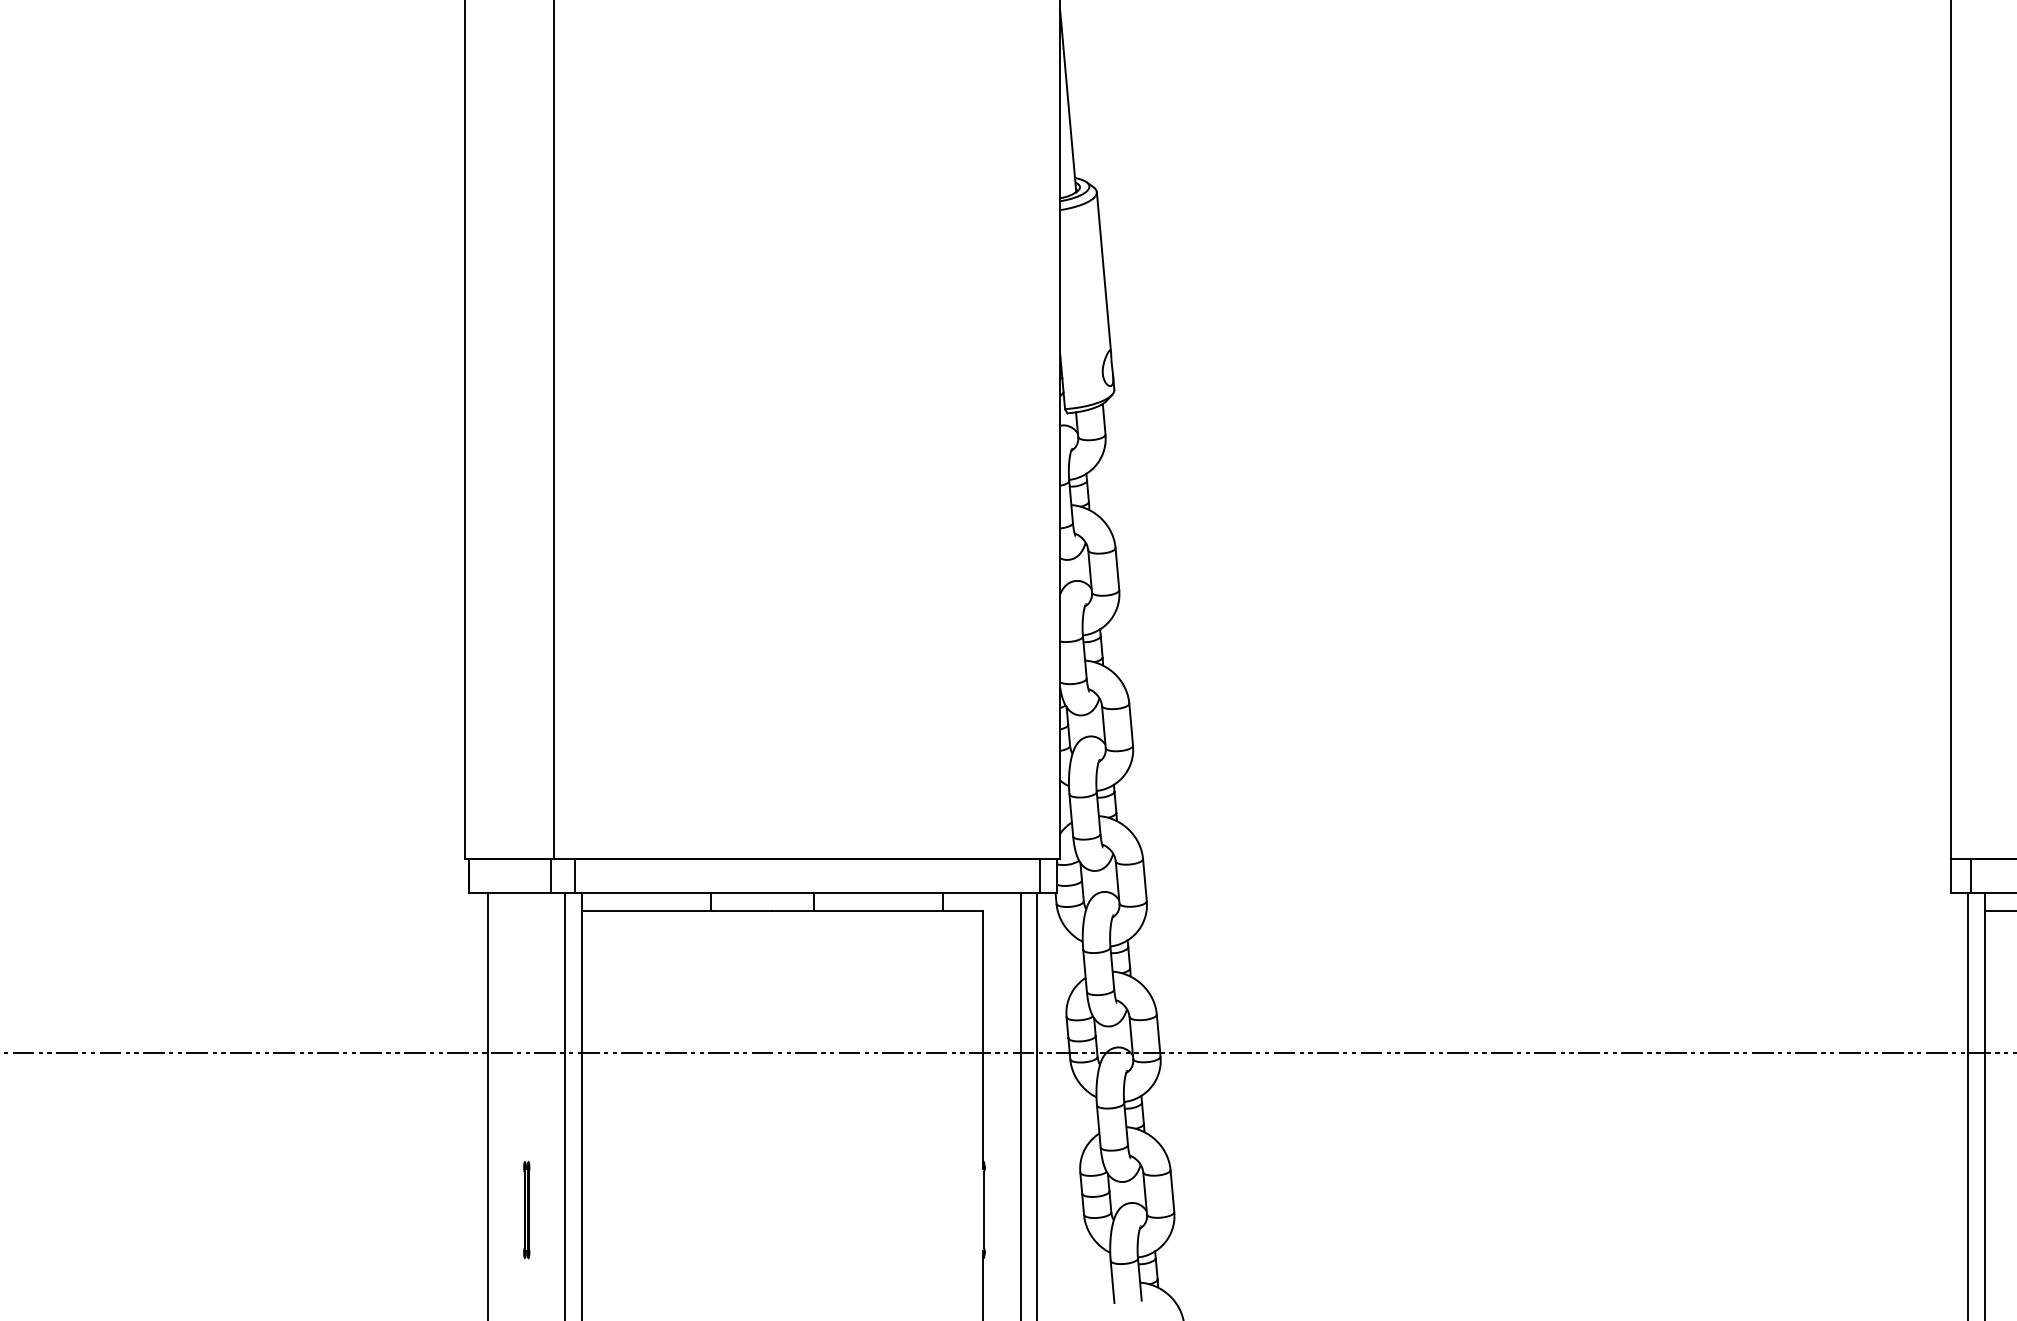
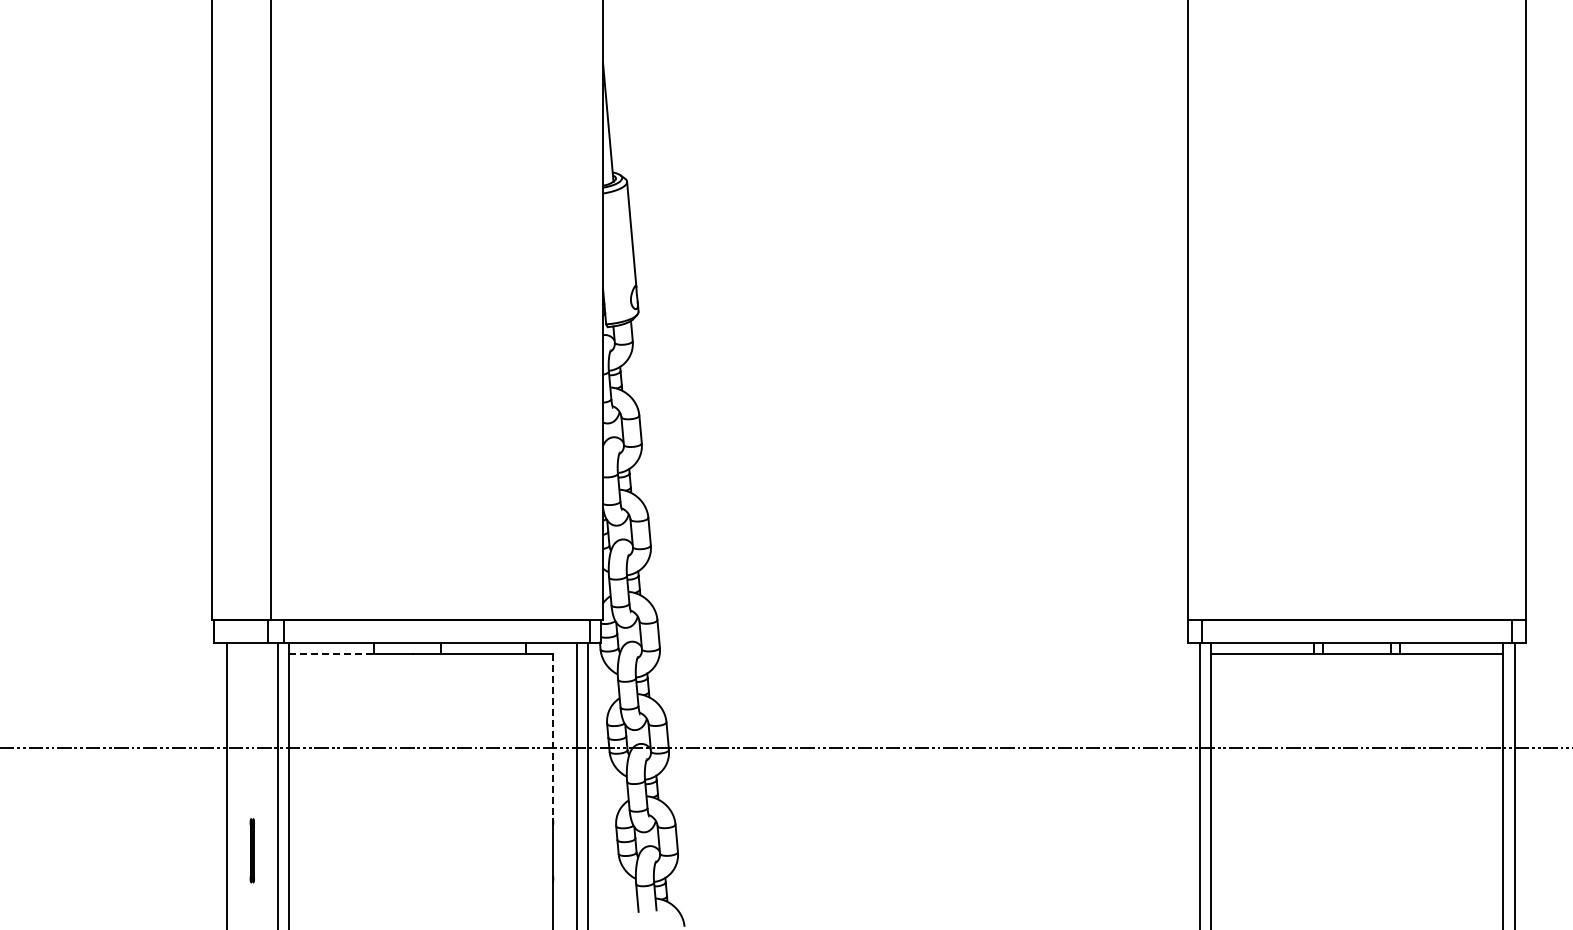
line: (648, 909) -> (332, 653), solid -> dashed
line: (983, 1036) -> (552, 736), solid -> dashed

